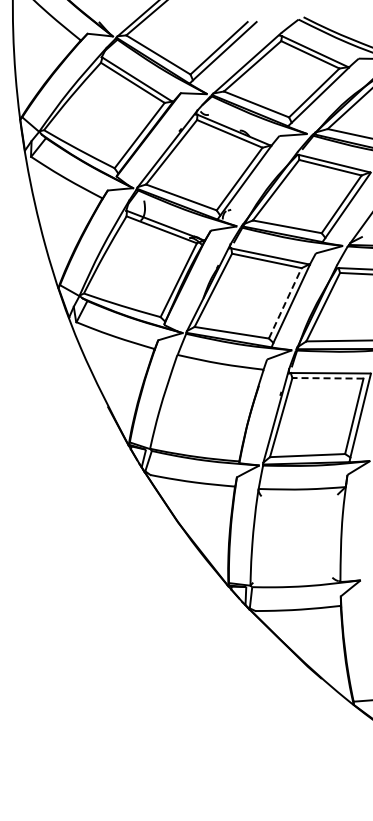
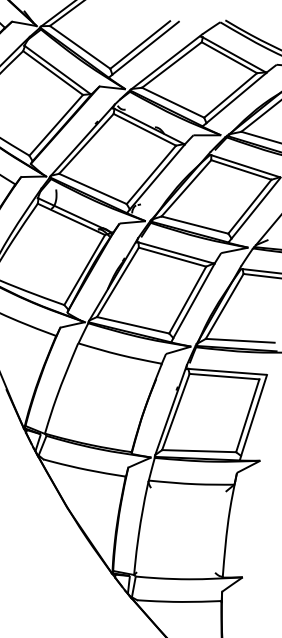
line: (285, 303) -> (187, 300), dashed -> solid
line: (327, 378) -> (224, 376), dashed -> solid

